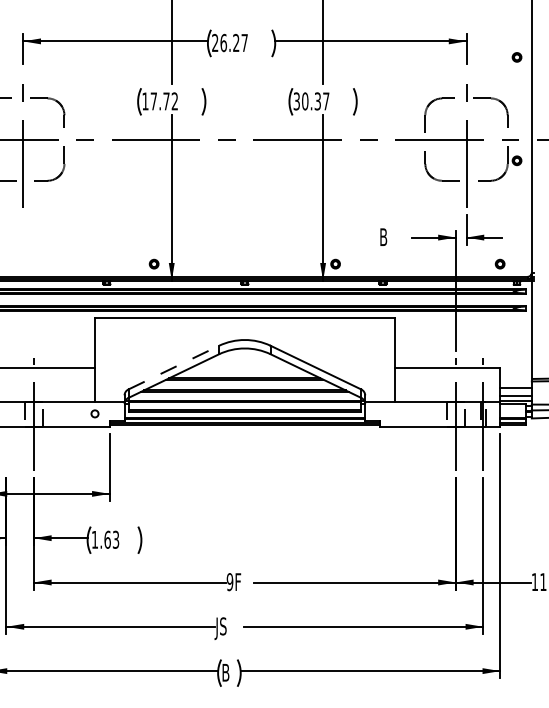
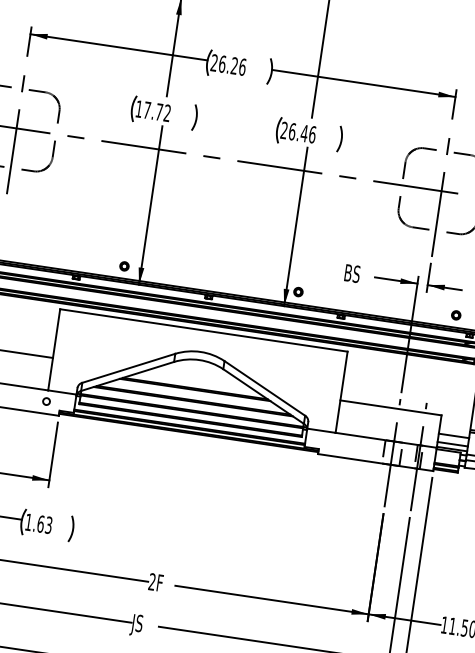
text: (244, 42) -> (242, 66), 26.27 -> 26.26
text: (311, 101) -> (298, 132), 30.37 -> 26.46
text: (392, 237) -> (356, 274), B -> BS
line: (174, 367) -> (129, 368), dashed -> solid
text: (229, 582) -> (151, 582), 9F -> 2F

